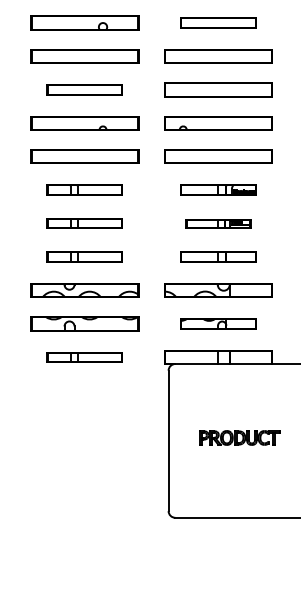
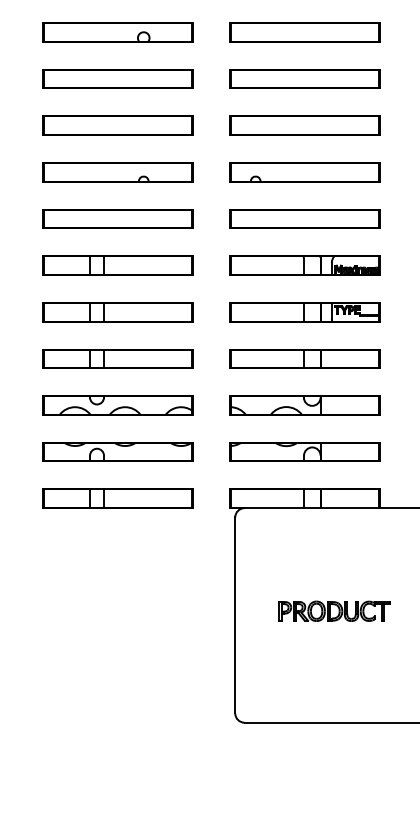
part: (218, 22) -> (304, 31), size x1.43
part: (84, 89) -> (117, 125), size x1.43
part: (84, 189) -> (117, 264), size x1.43
part: (218, 189) -> (304, 264), size x1.43
part: (84, 223) -> (117, 312), size x1.43
part: (218, 223) -> (304, 312), size x1.67
part: (84, 256) -> (117, 358), size x1.43
part: (218, 256) -> (304, 358), size x1.43
part: (218, 323) -> (304, 451), size x1.43
part: (84, 357) -> (117, 499), size x1.43

